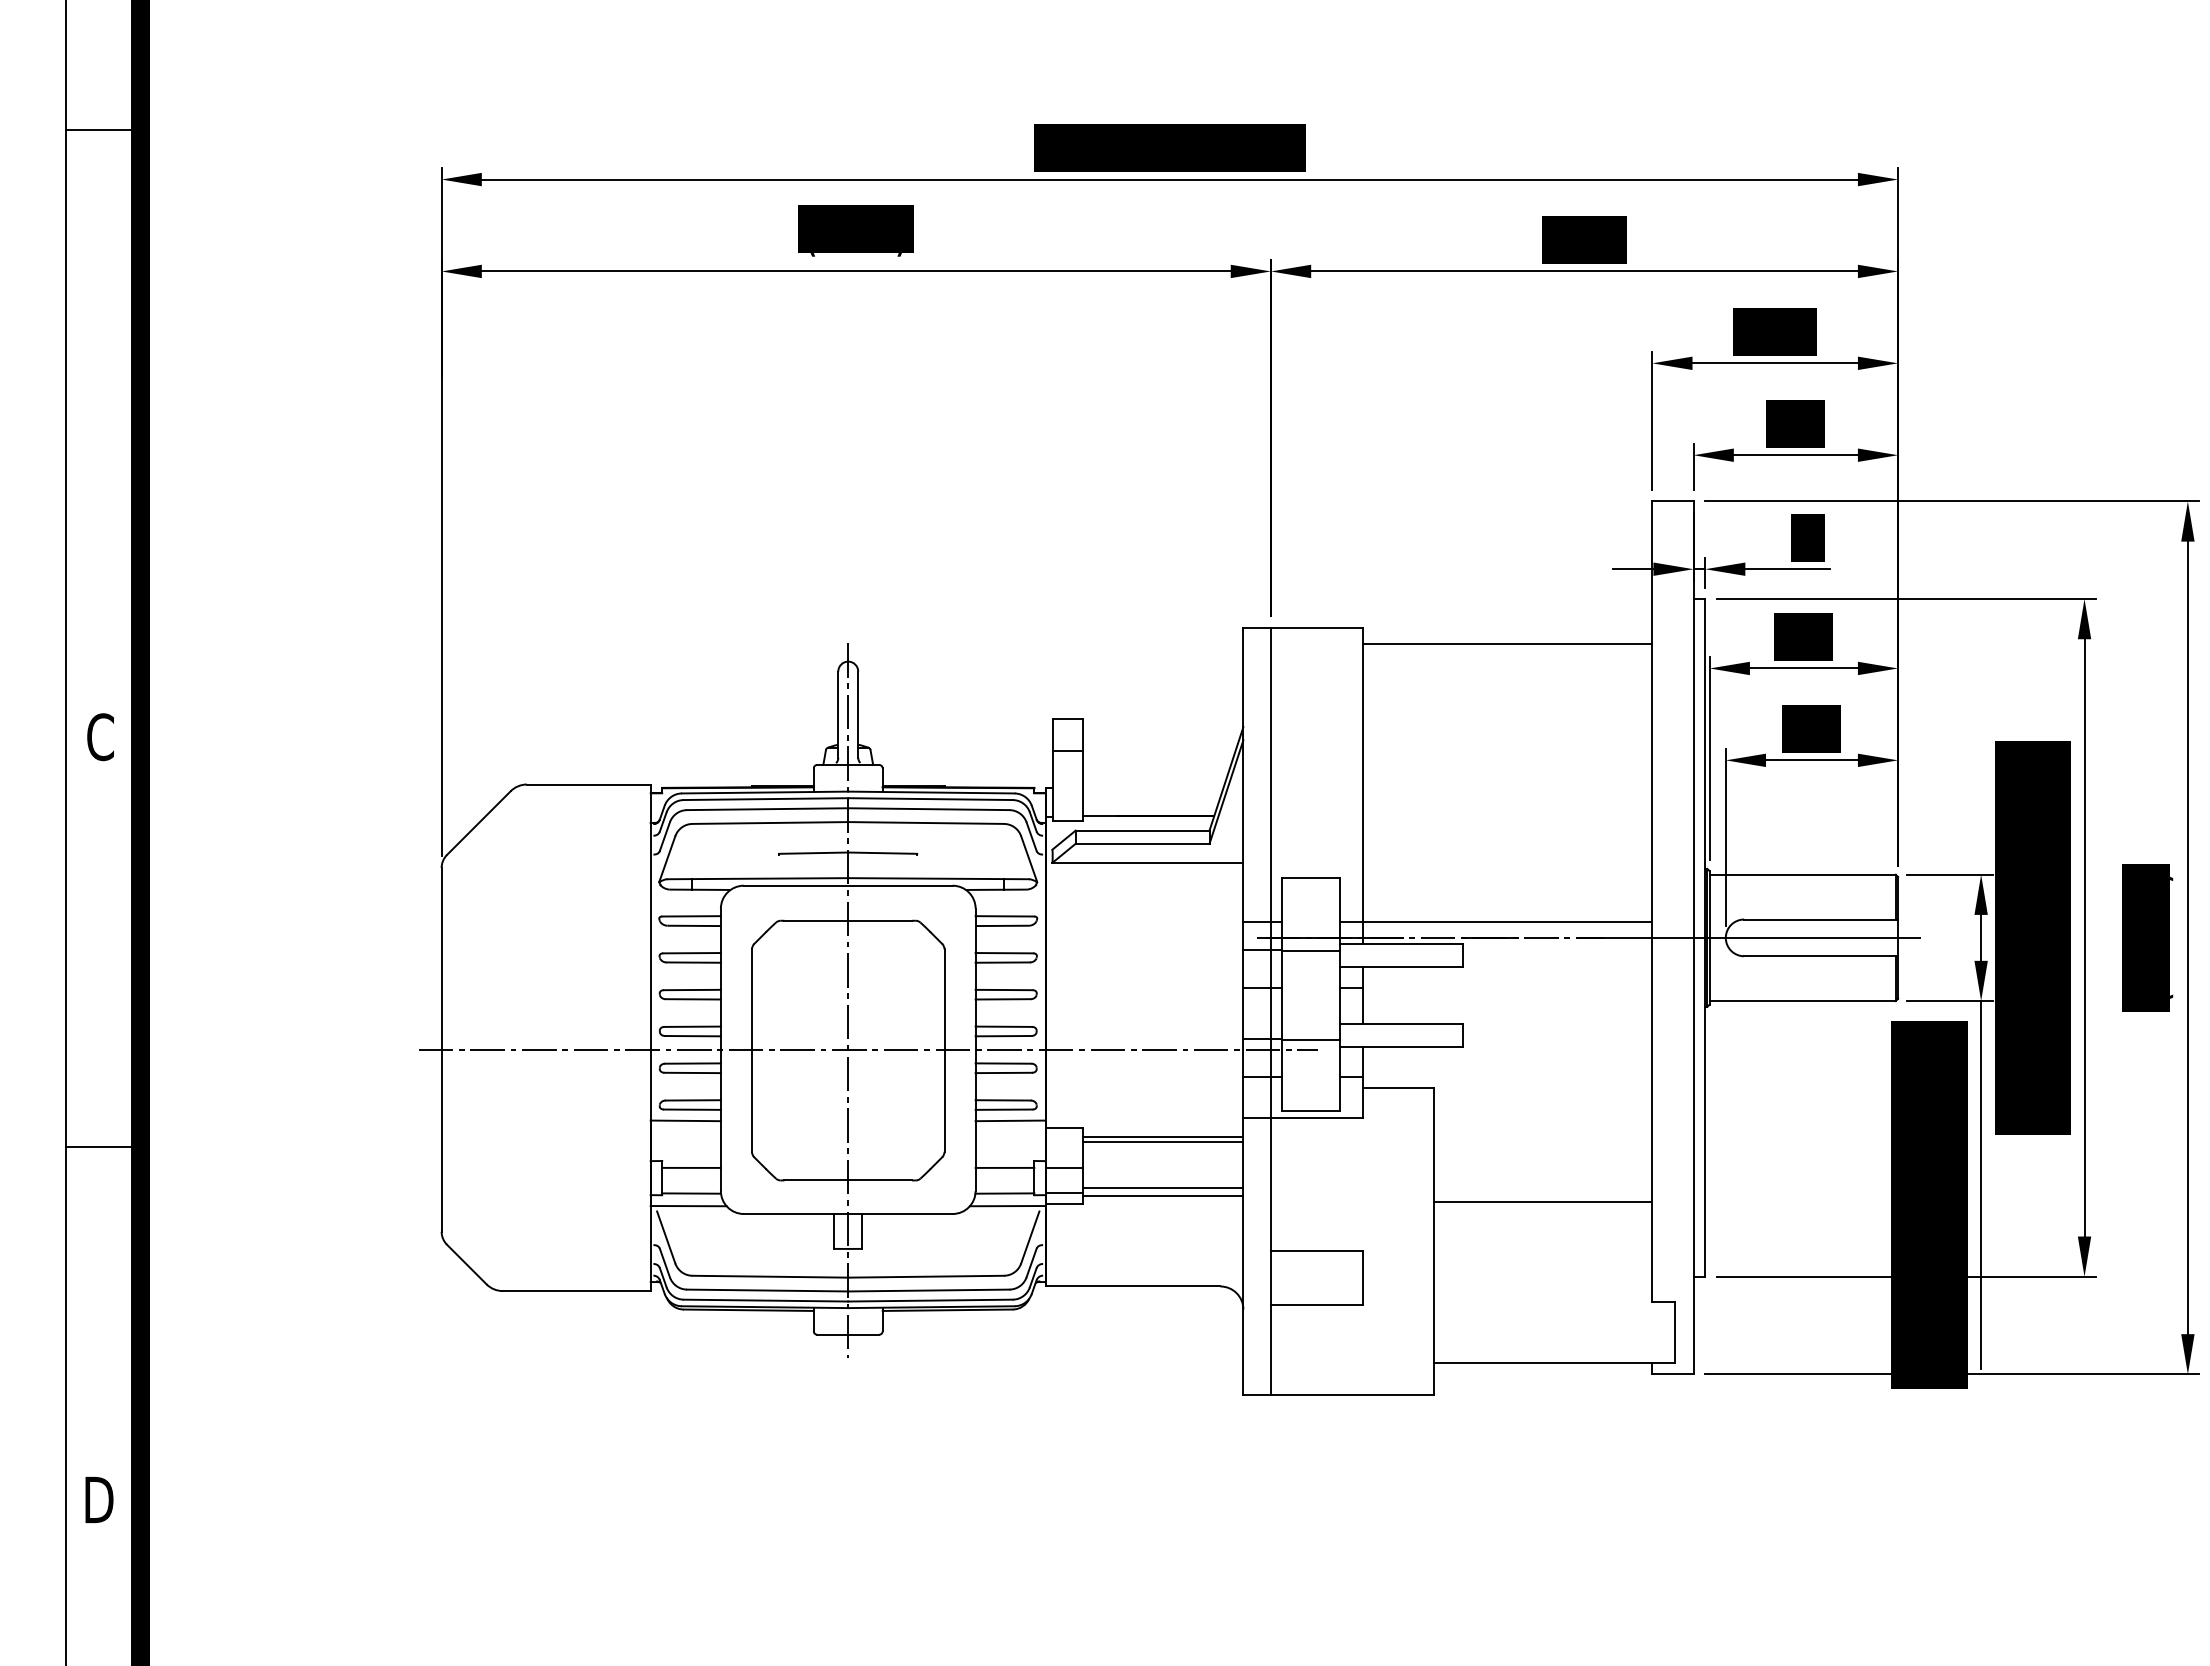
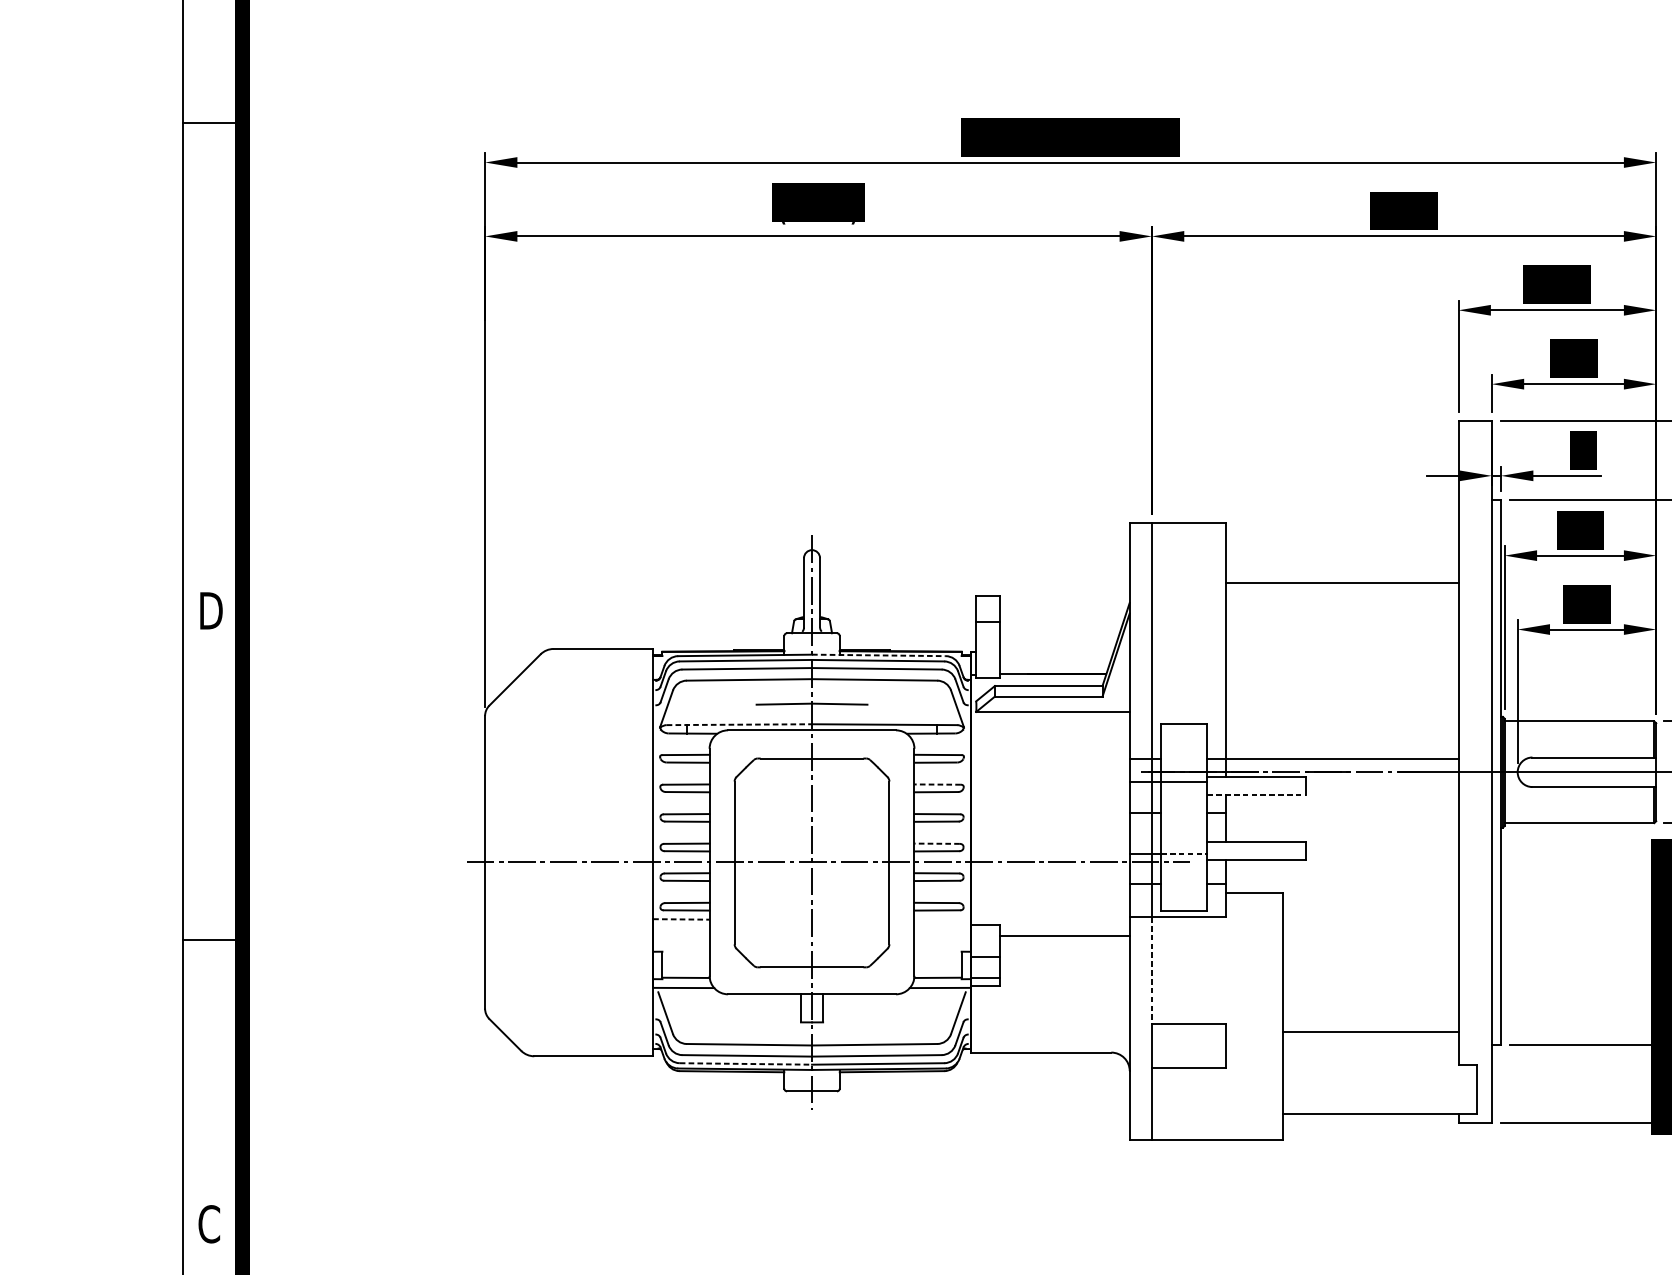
line: (1507, 643) -> (1342, 583), moved
text: (101, 737) -> (211, 611), C -> D
line: (931, 792) -> (878, 655), solid -> dashed
line: (758, 878) -> (739, 724), solid -> dashed
line: (1004, 953) -> (937, 784), solid -> dashed
line: (1401, 966) -> (1256, 795), solid -> dashed
line: (1003, 1026) -> (936, 843), solid -> dashed
line: (1311, 1040) -> (1184, 854), solid -> dashed
line: (686, 1120) -> (681, 919), solid -> dashed
line: (1010, 1120) -> (942, 919), removed
line: (1162, 1137) -> (1064, 932), removed
line: (691, 1167) -> (685, 956), removed
line: (1004, 1167) -> (937, 956), removed
line: (1270, 1184) -> (1151, 970), solid -> dashed
line: (1162, 1188) -> (1064, 973), removed
line: (1162, 1196) -> (1064, 980), removed
line: (1543, 1202) -> (1371, 1032), moved
line: (766, 1300) -> (746, 1063), solid -> dashed
text: (99, 1499) -> (209, 1223), D -> C

